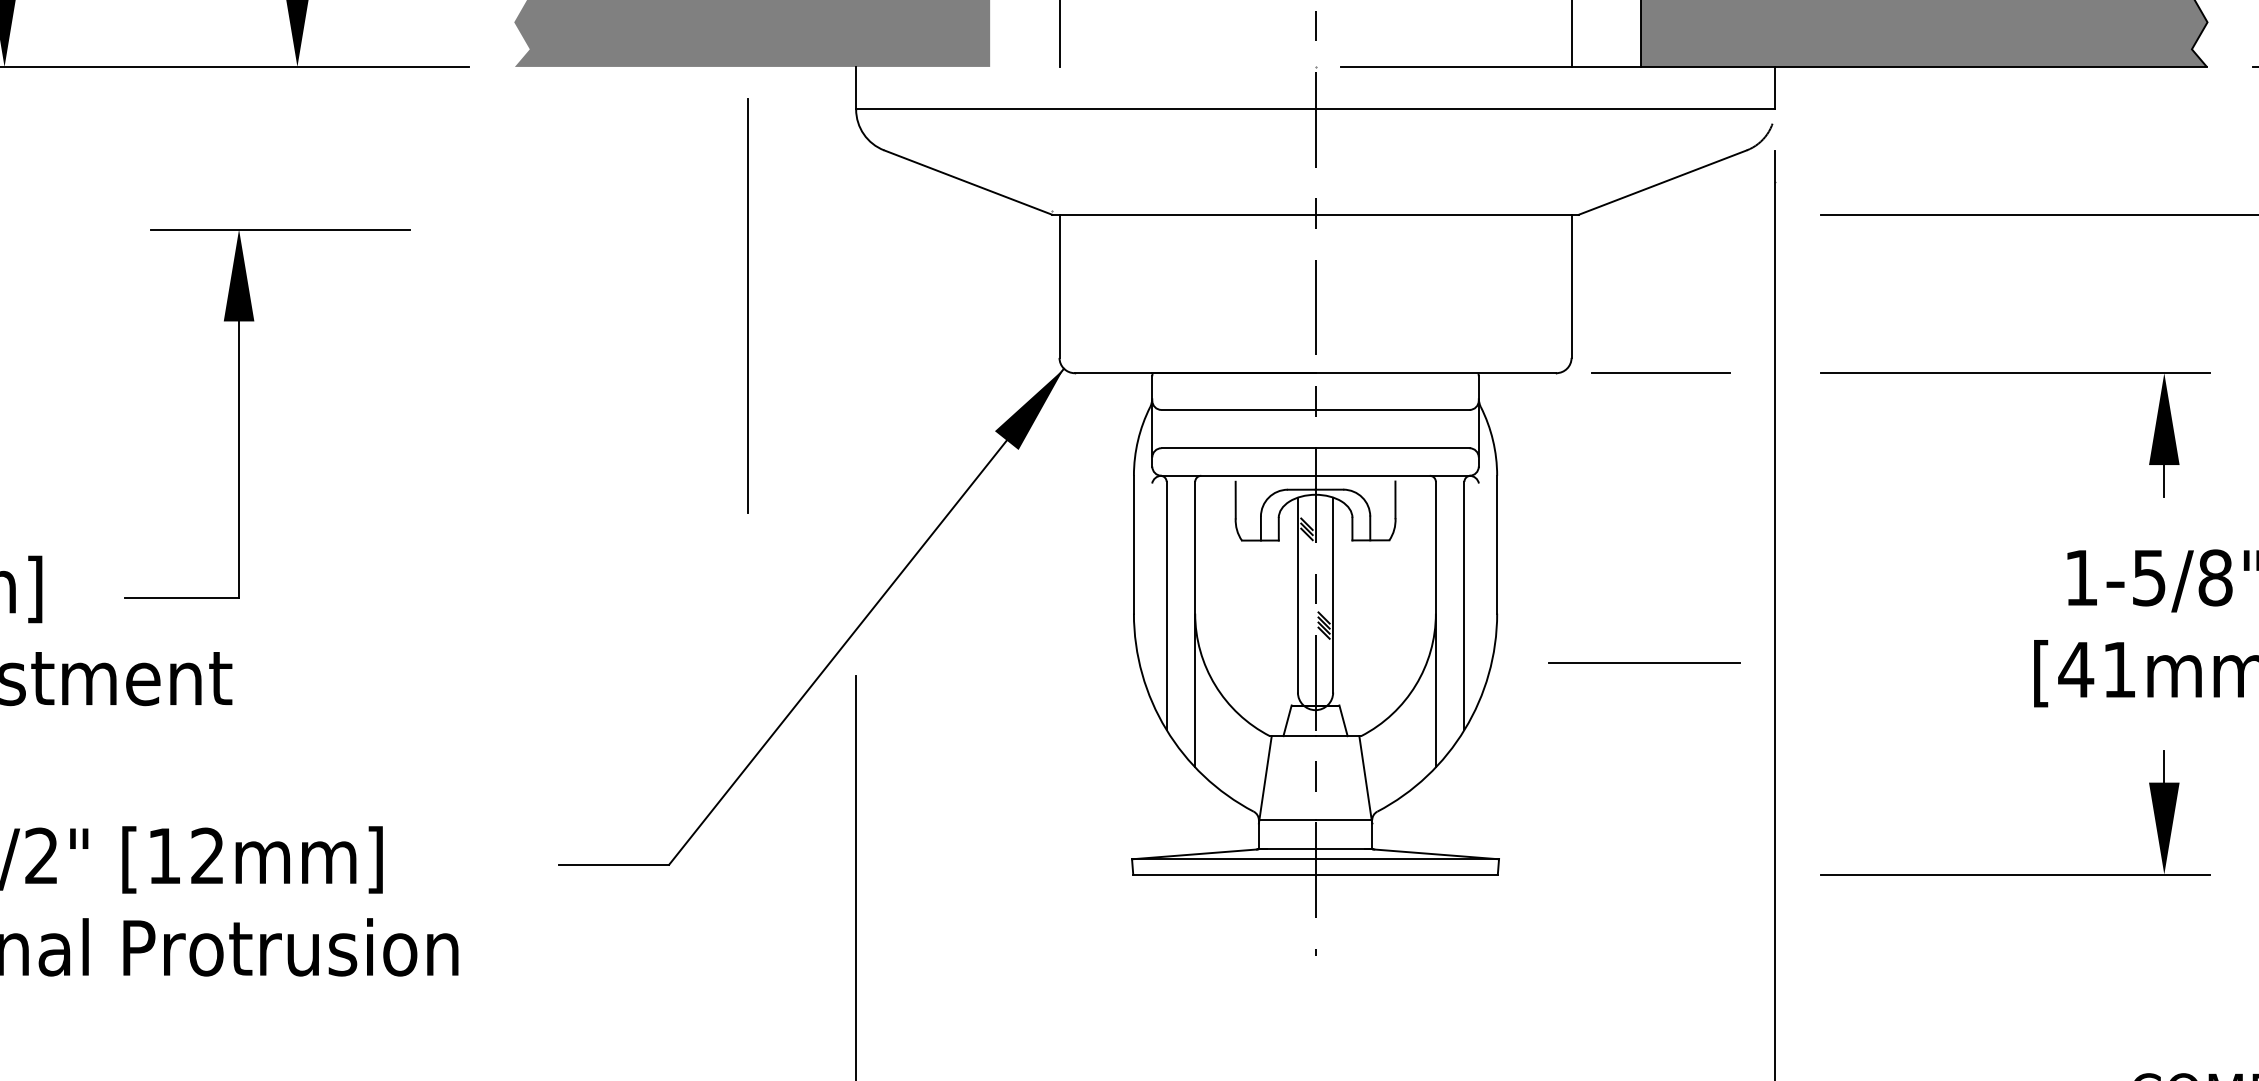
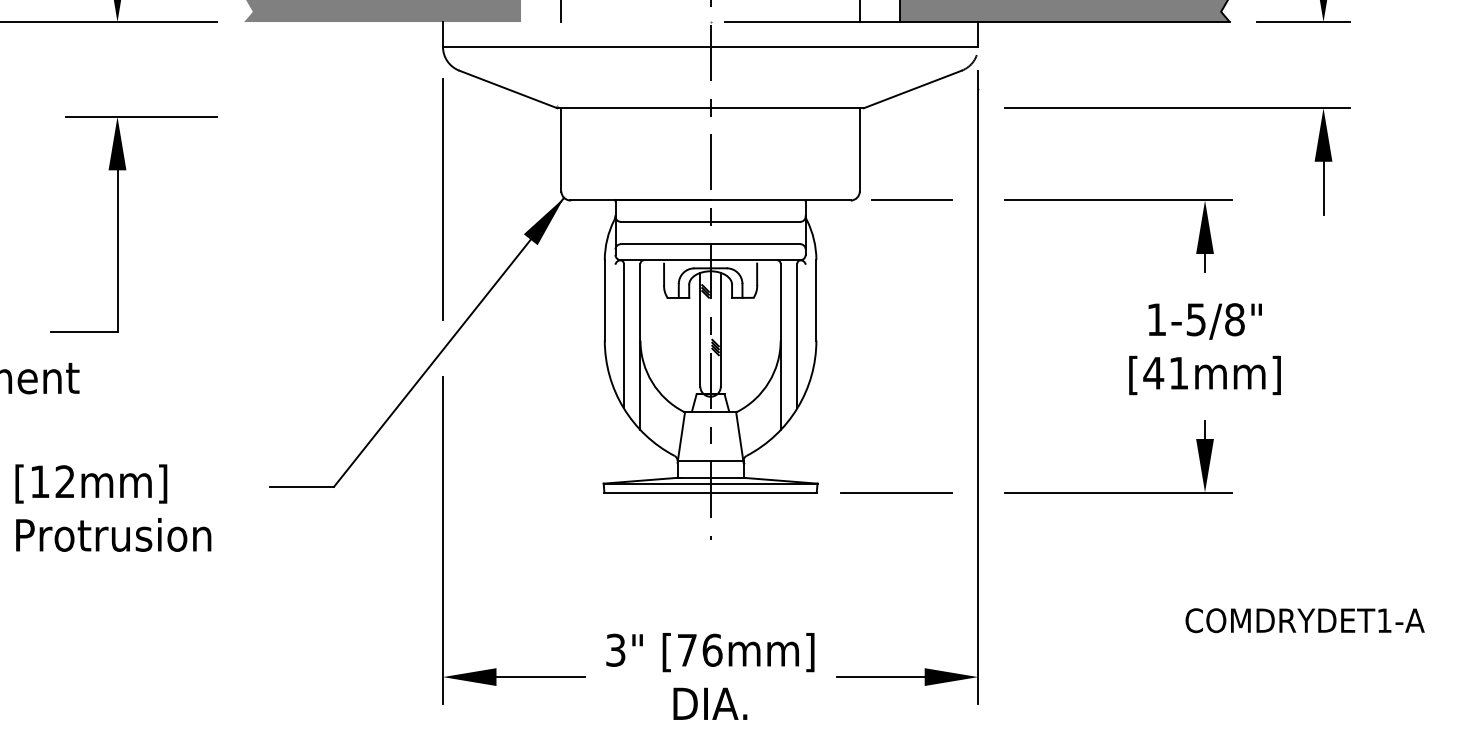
line: (747, 306) -> (442, 199), moved
part: (240, 414) -> (118, 224), moved
line: (1644, 663) -> (896, 492), moved

